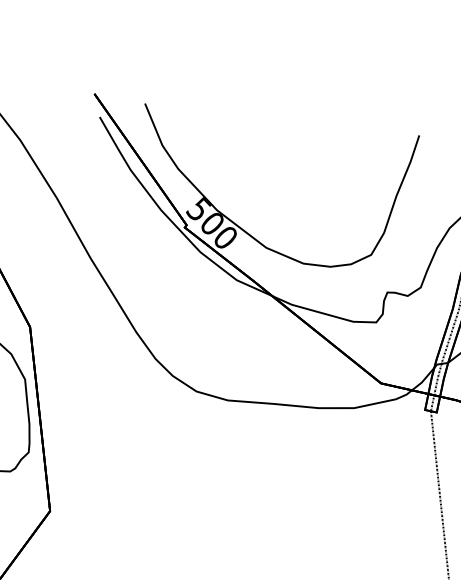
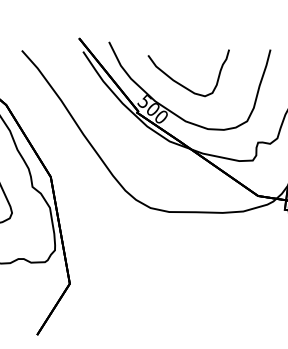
part: (265, 184) -> (182, 84), added

